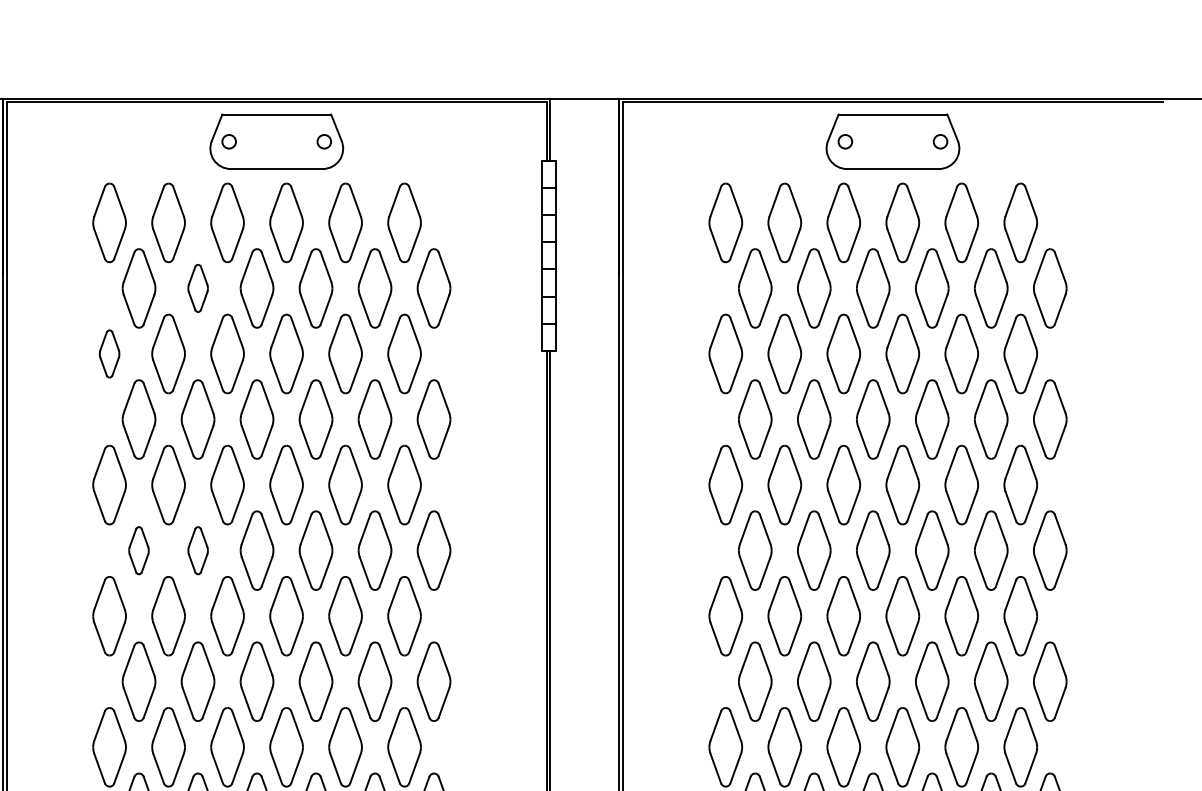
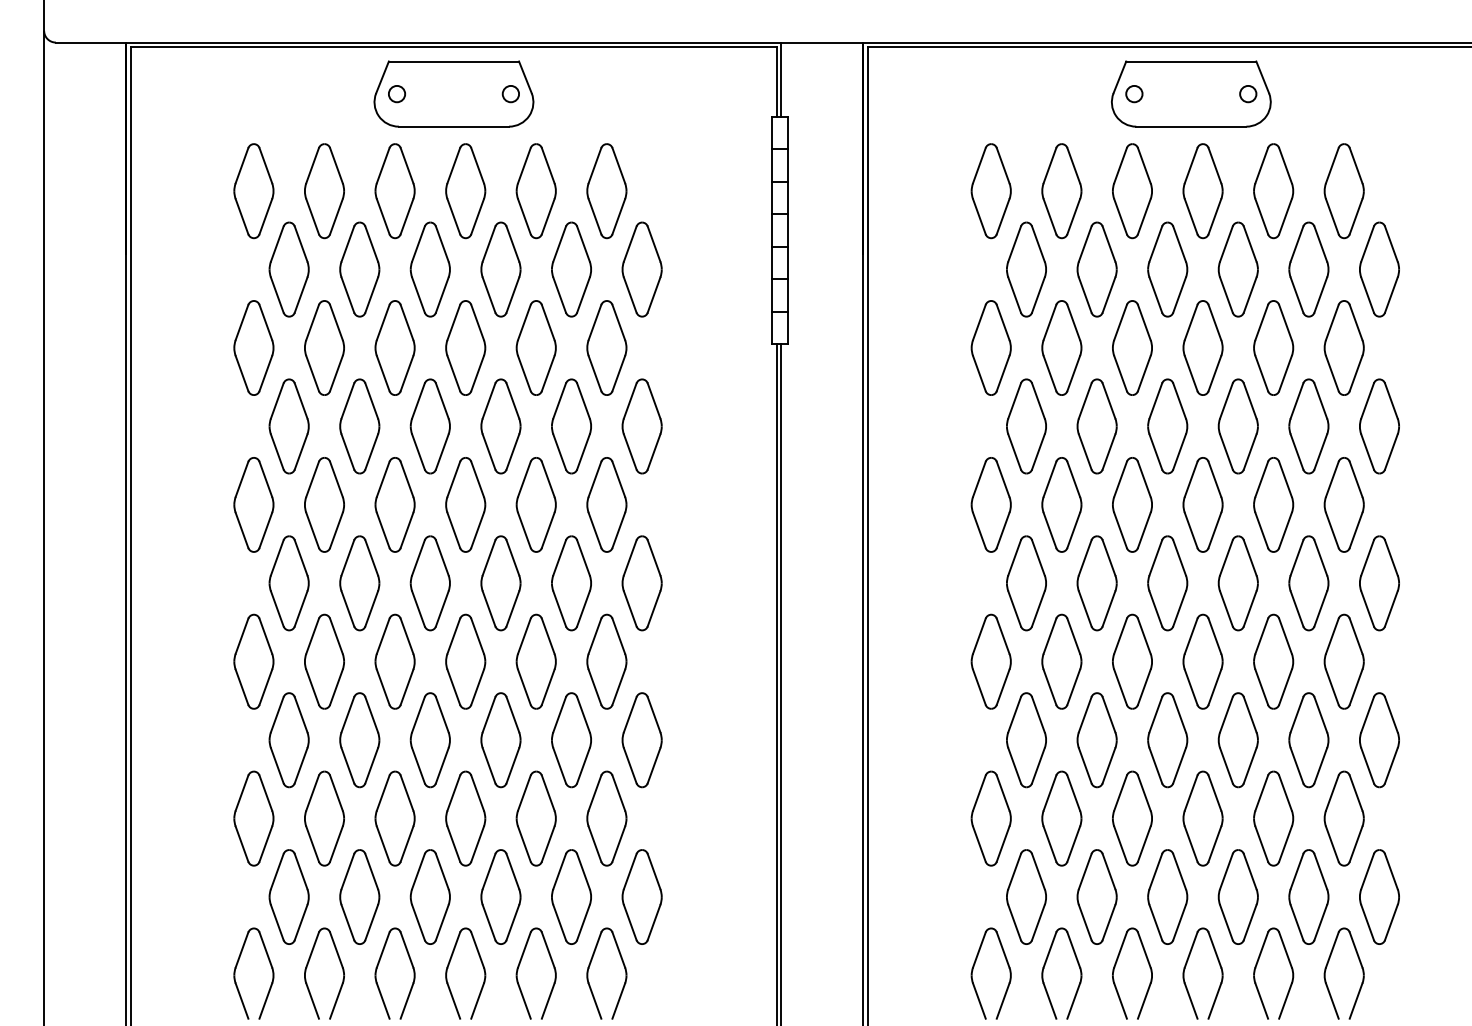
part: (197, 288) -> (359, 269), size x1.67
part: (109, 353) -> (253, 347), size x1.67
part: (138, 550) -> (288, 583), size x1.67
part: (197, 550) -> (359, 583), size x1.67

